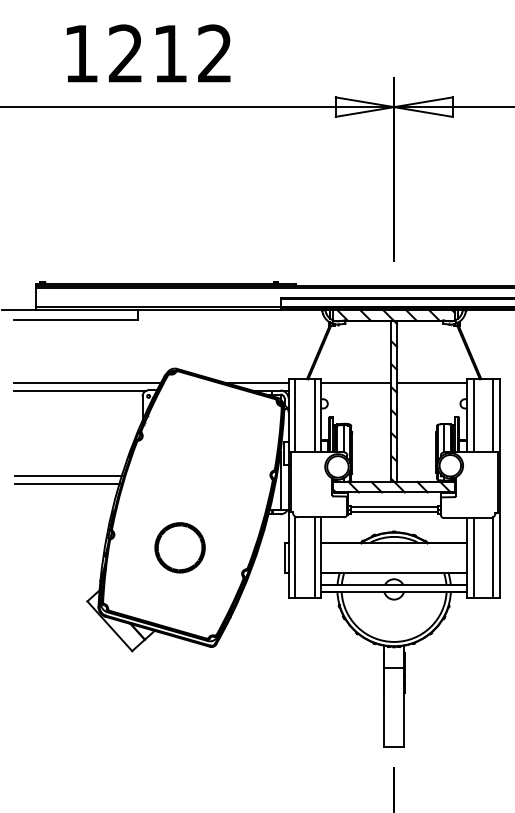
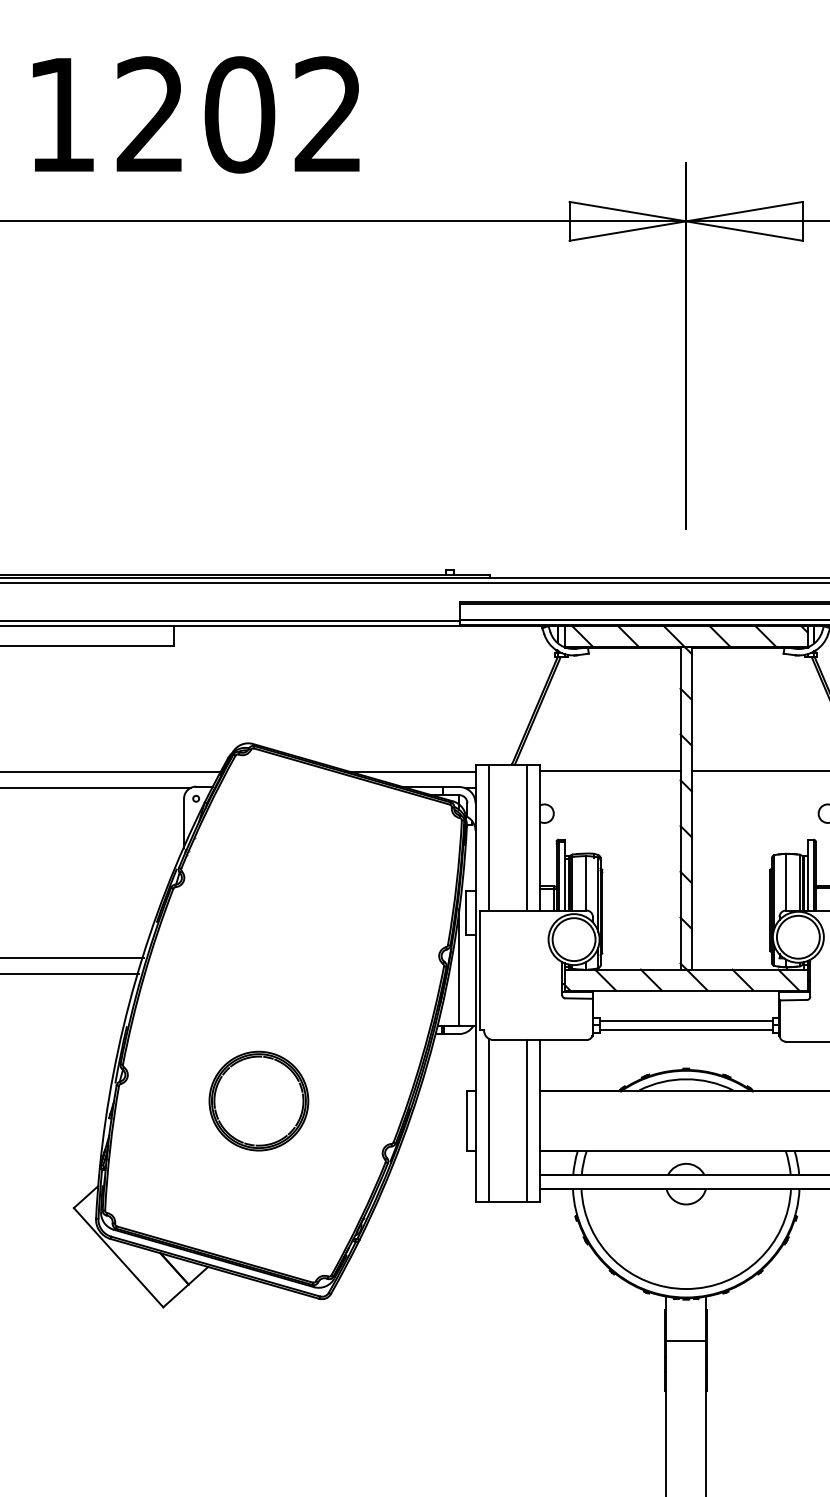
text: (170, 53) -> (239, 114), 1212 -> 1202

